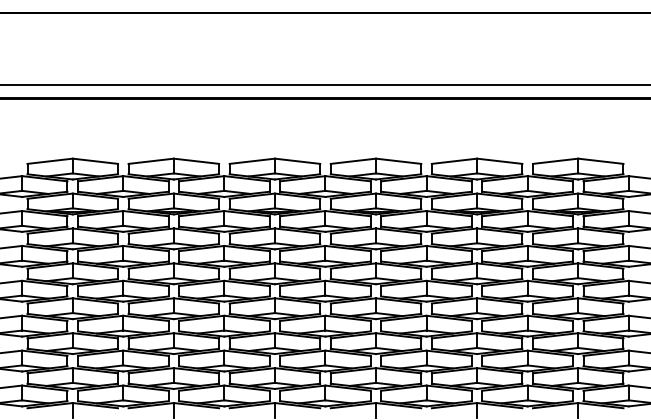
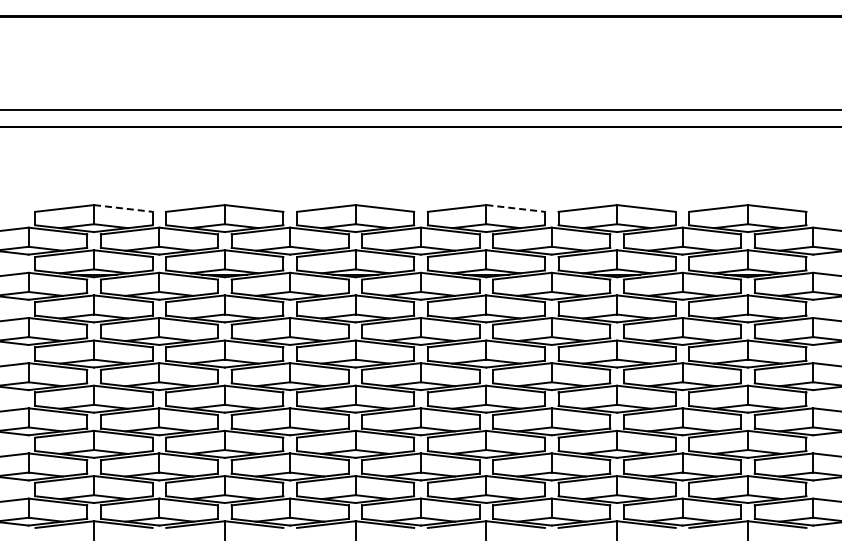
line: (95, 161) -> (123, 208), solid -> dashed
line: (399, 161) -> (516, 208), solid -> dashed

